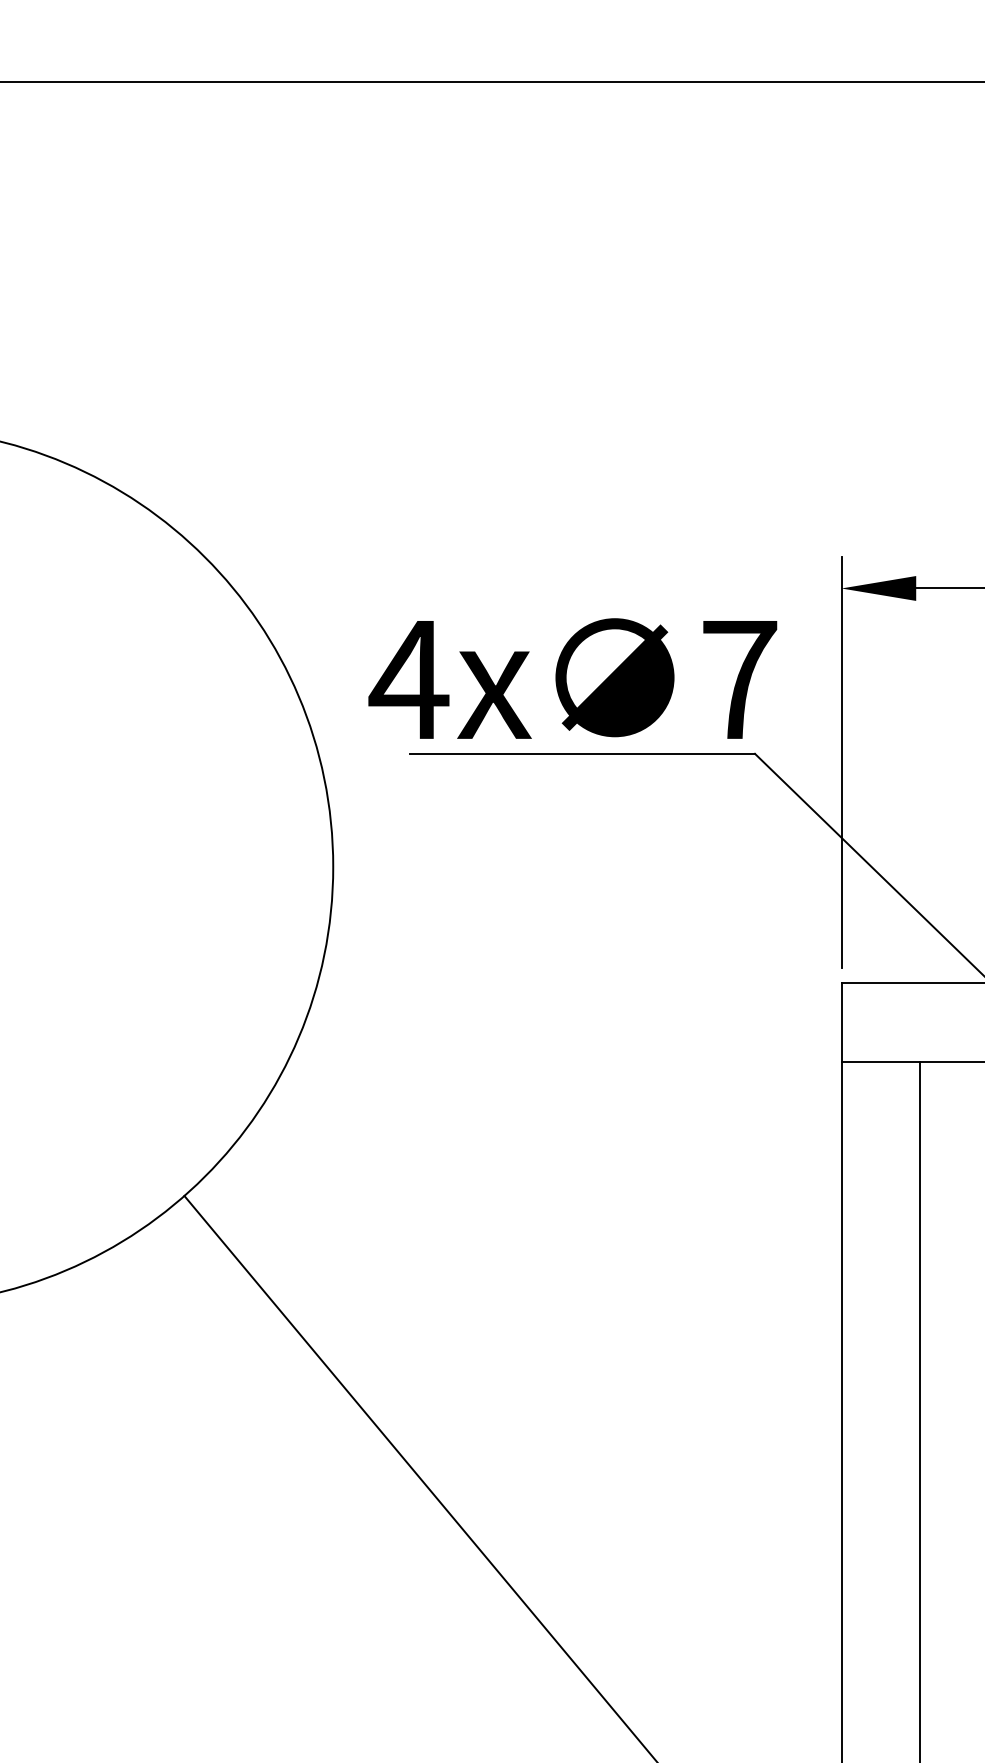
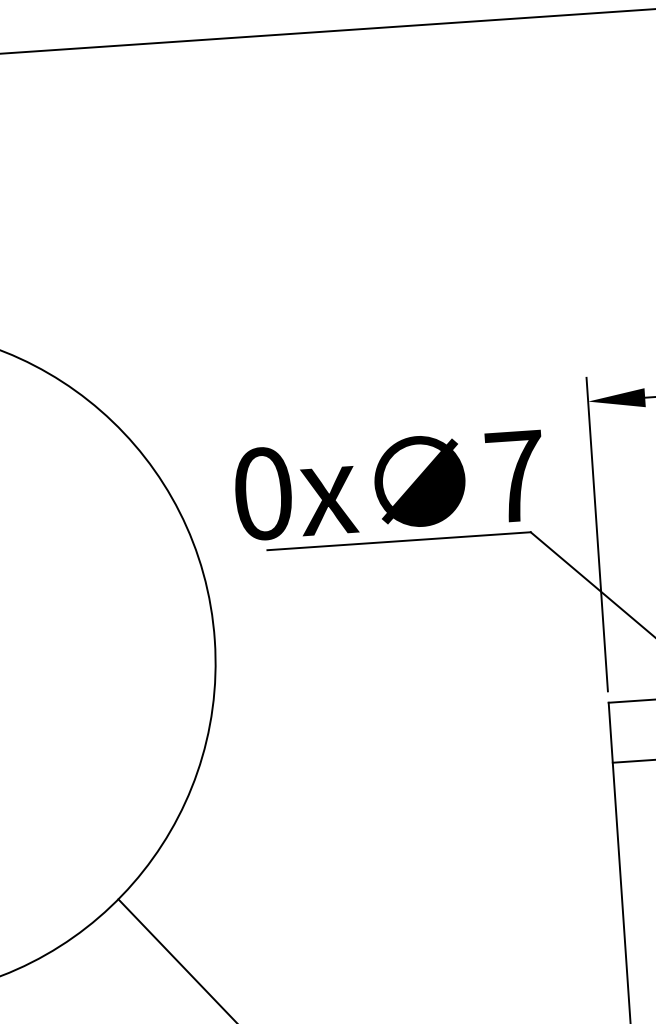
text: (408, 679) -> (262, 493), 4x -> 0x

